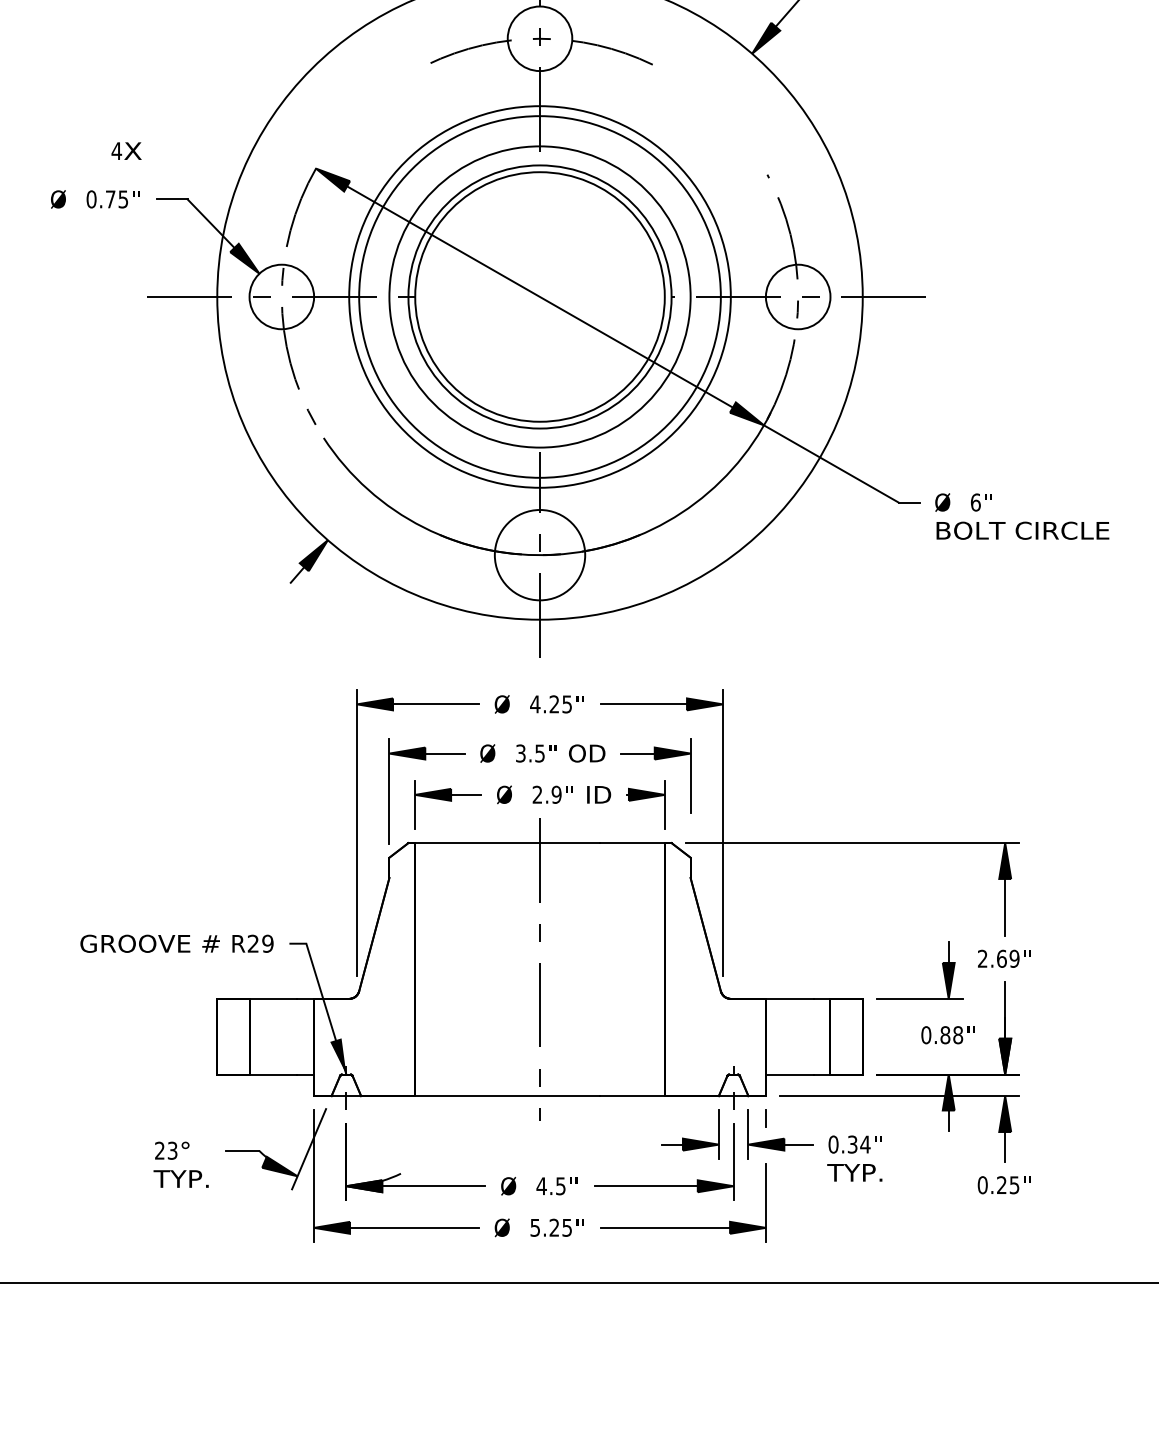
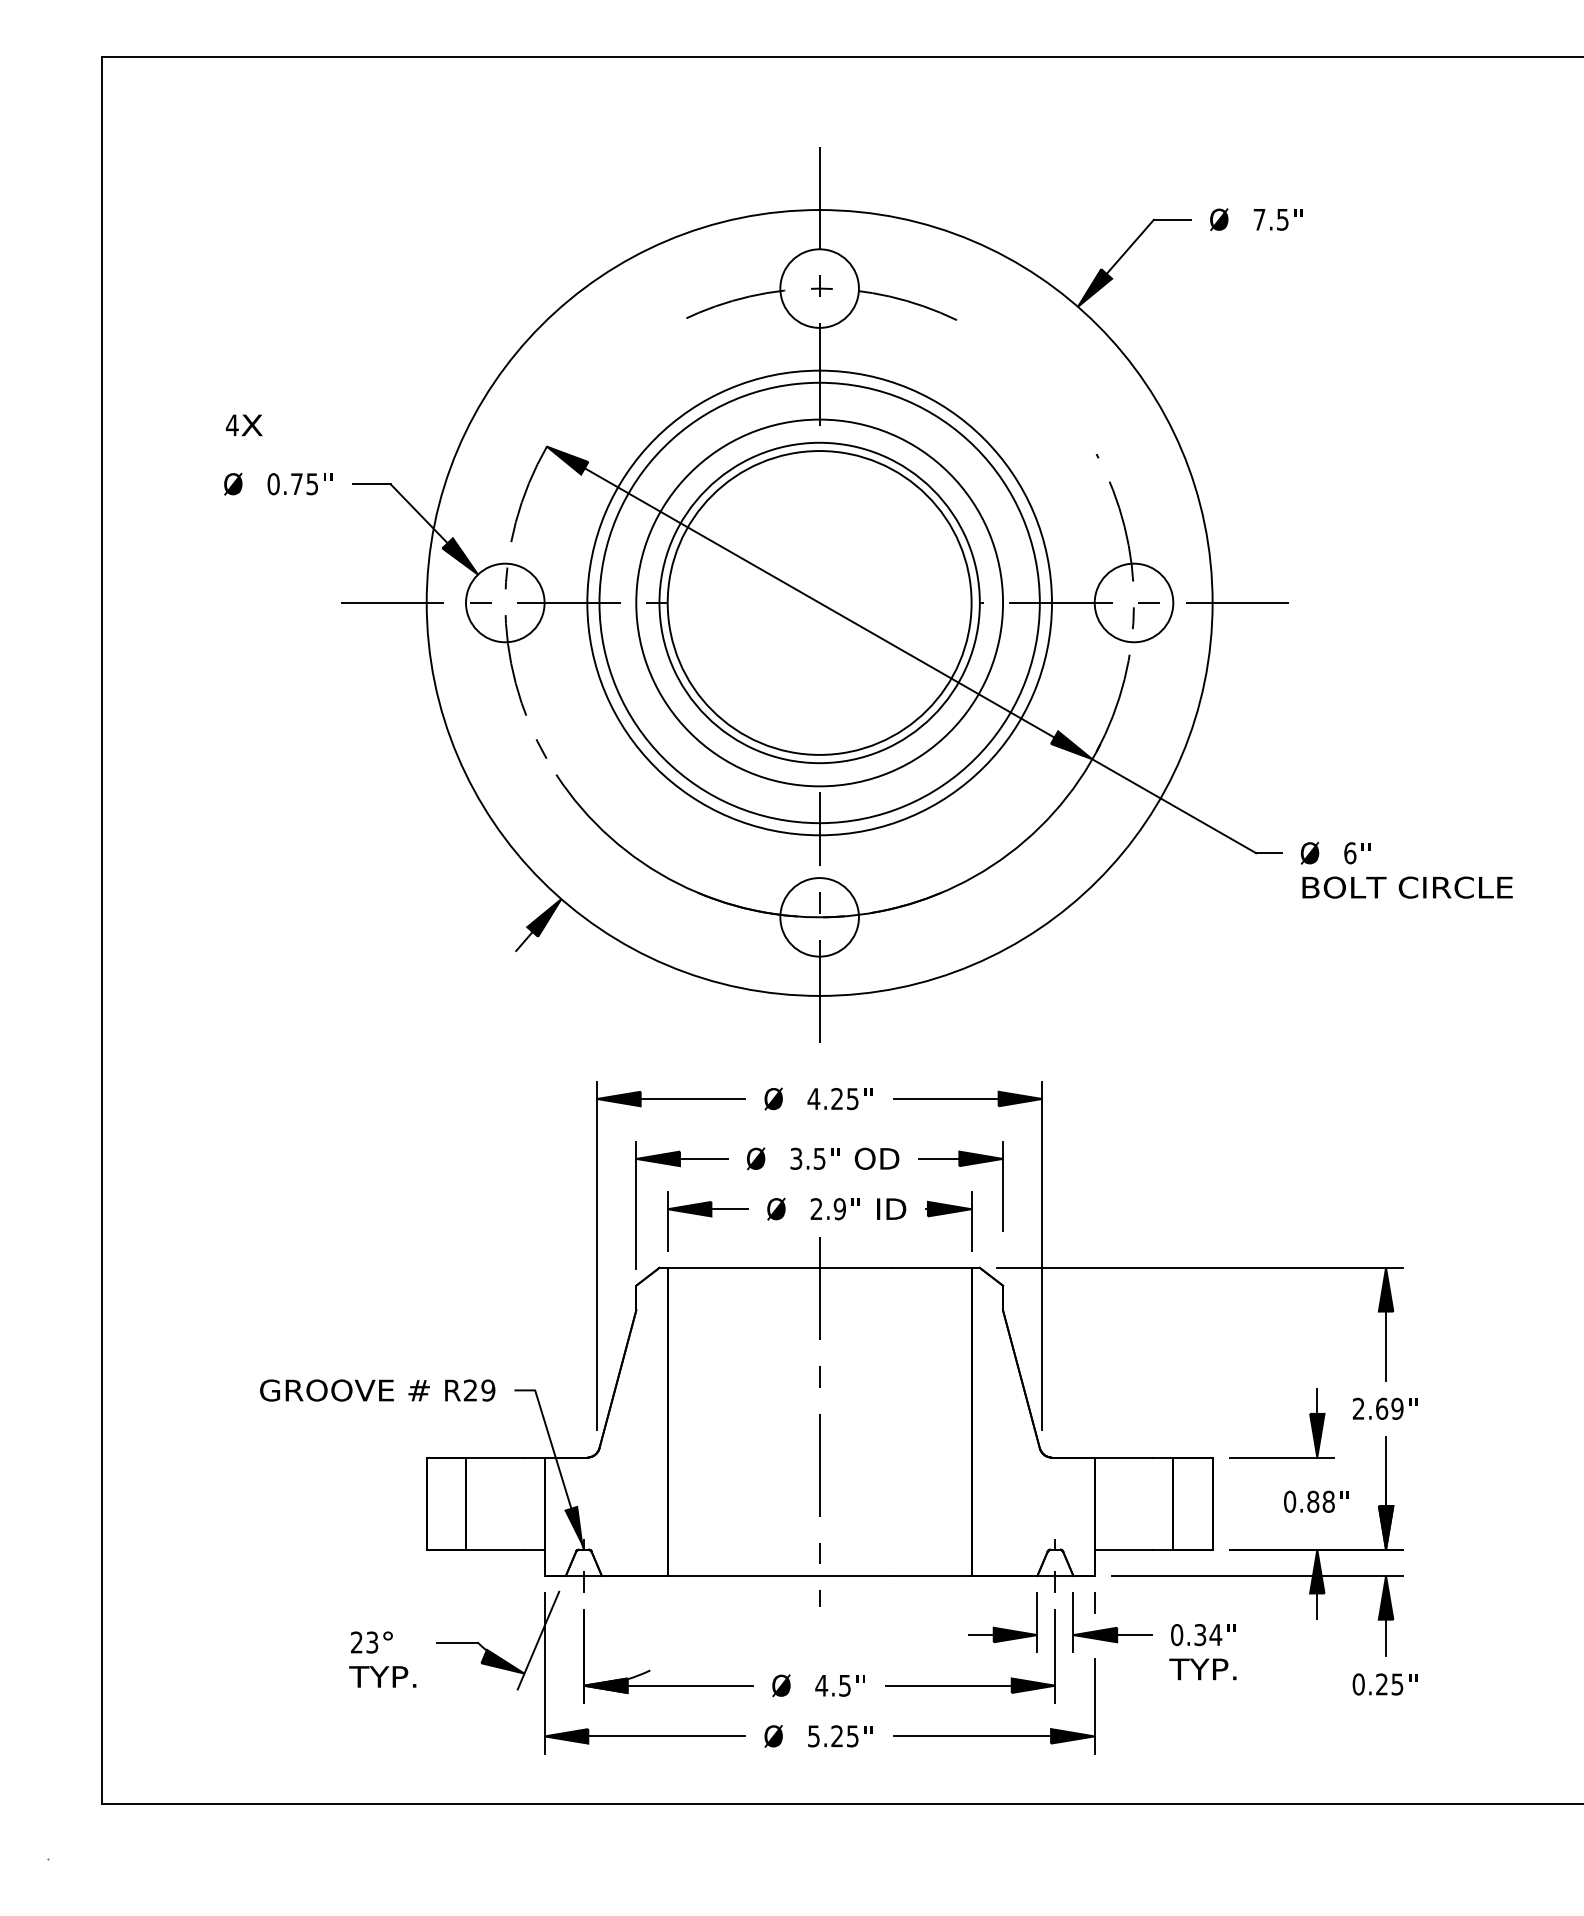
text: (125, 151) -> (243, 425), moved
circle: (539, 555) -> (819, 917), size x0.71

